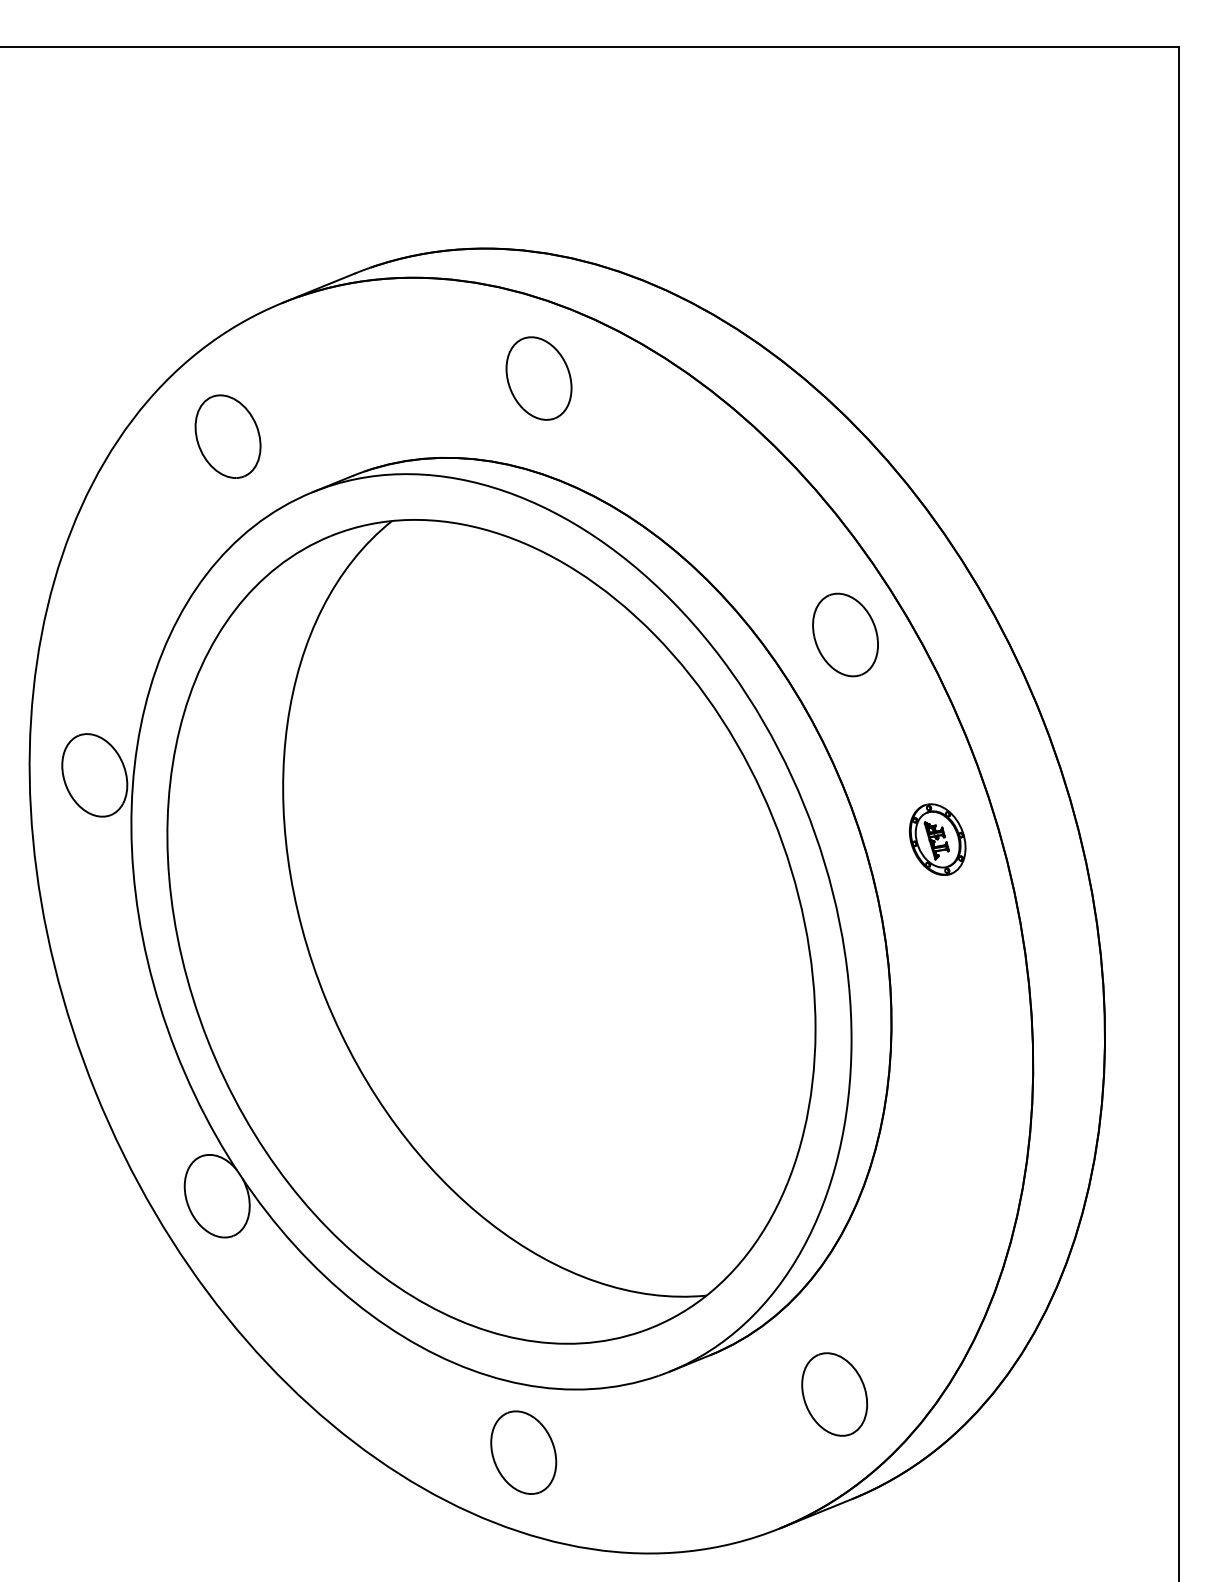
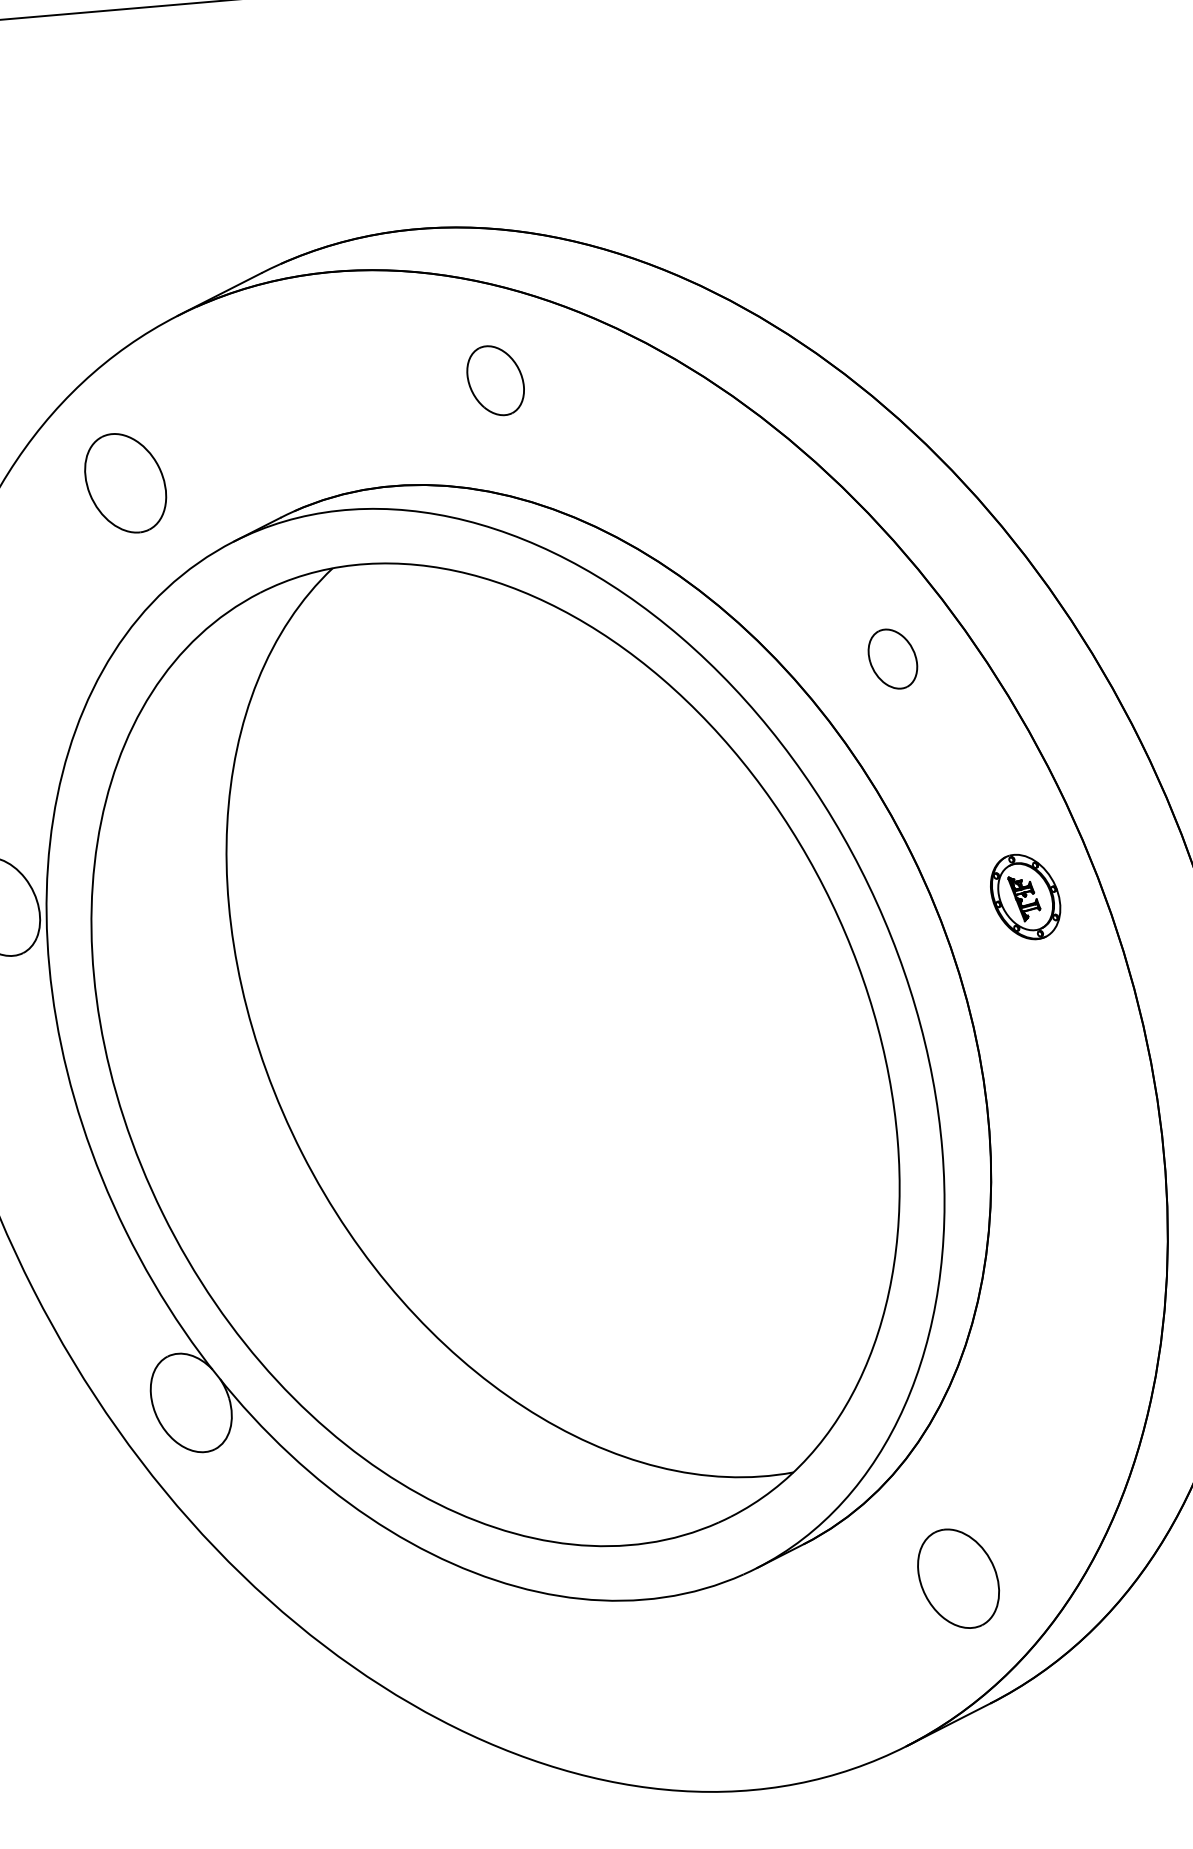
part: (538, 378) -> (495, 380), size x0.7
part: (845, 634) -> (892, 658), size x0.6
part: (523, 1452) -> (588, 1681), removed

